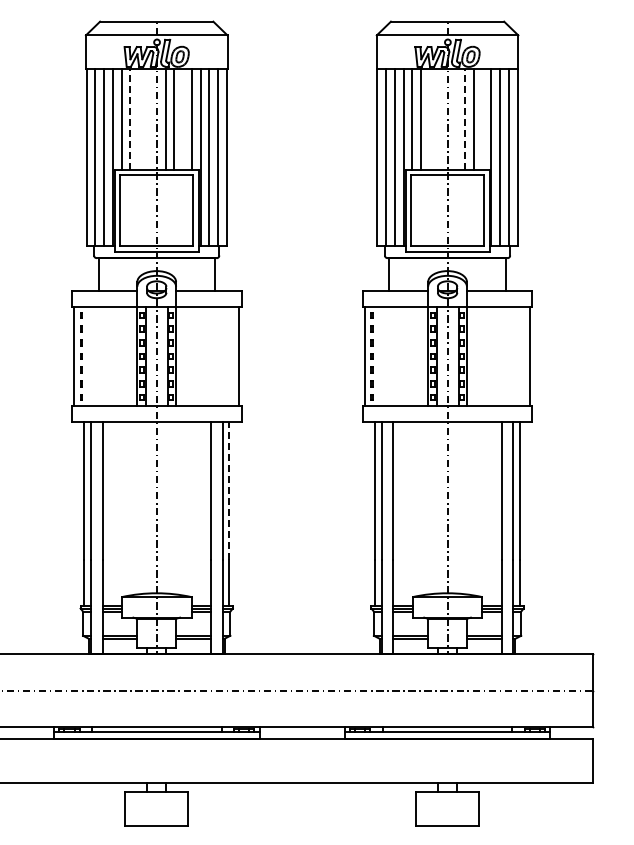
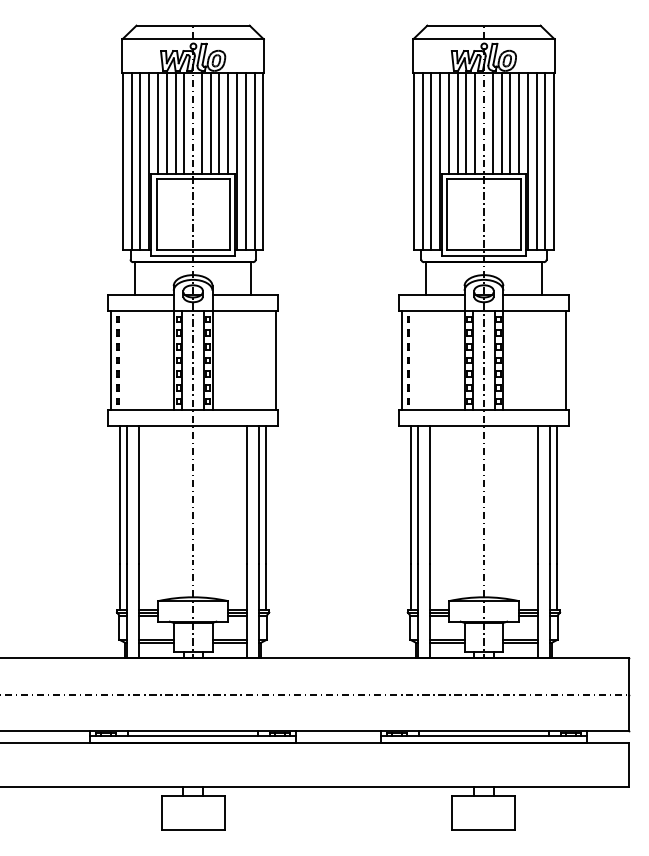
line: (130, 119) -> (166, 123), dashed -> solid
line: (139, 119) -> (175, 123), added
line: (148, 119) -> (184, 123), added
line: (183, 119) -> (219, 123), added
line: (430, 119) -> (466, 123), added
line: (439, 119) -> (475, 123), added
line: (456, 119) -> (492, 123), added
line: (465, 119) -> (501, 123), dashed -> solid
line: (483, 119) -> (519, 123), added
line: (229, 490) -> (265, 494), dashed -> solid

